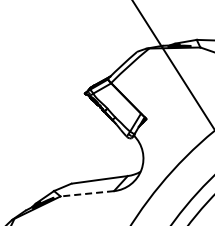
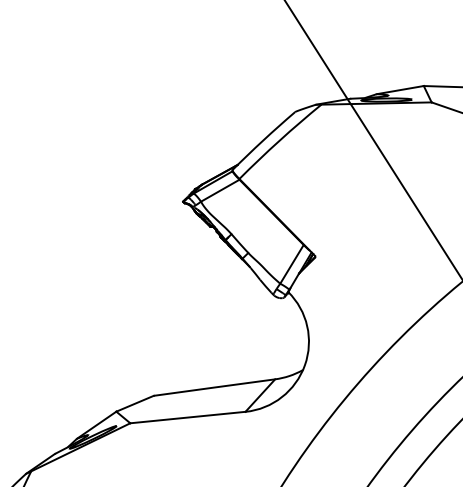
line: (87, 193) -> (188, 416), dashed -> solid

